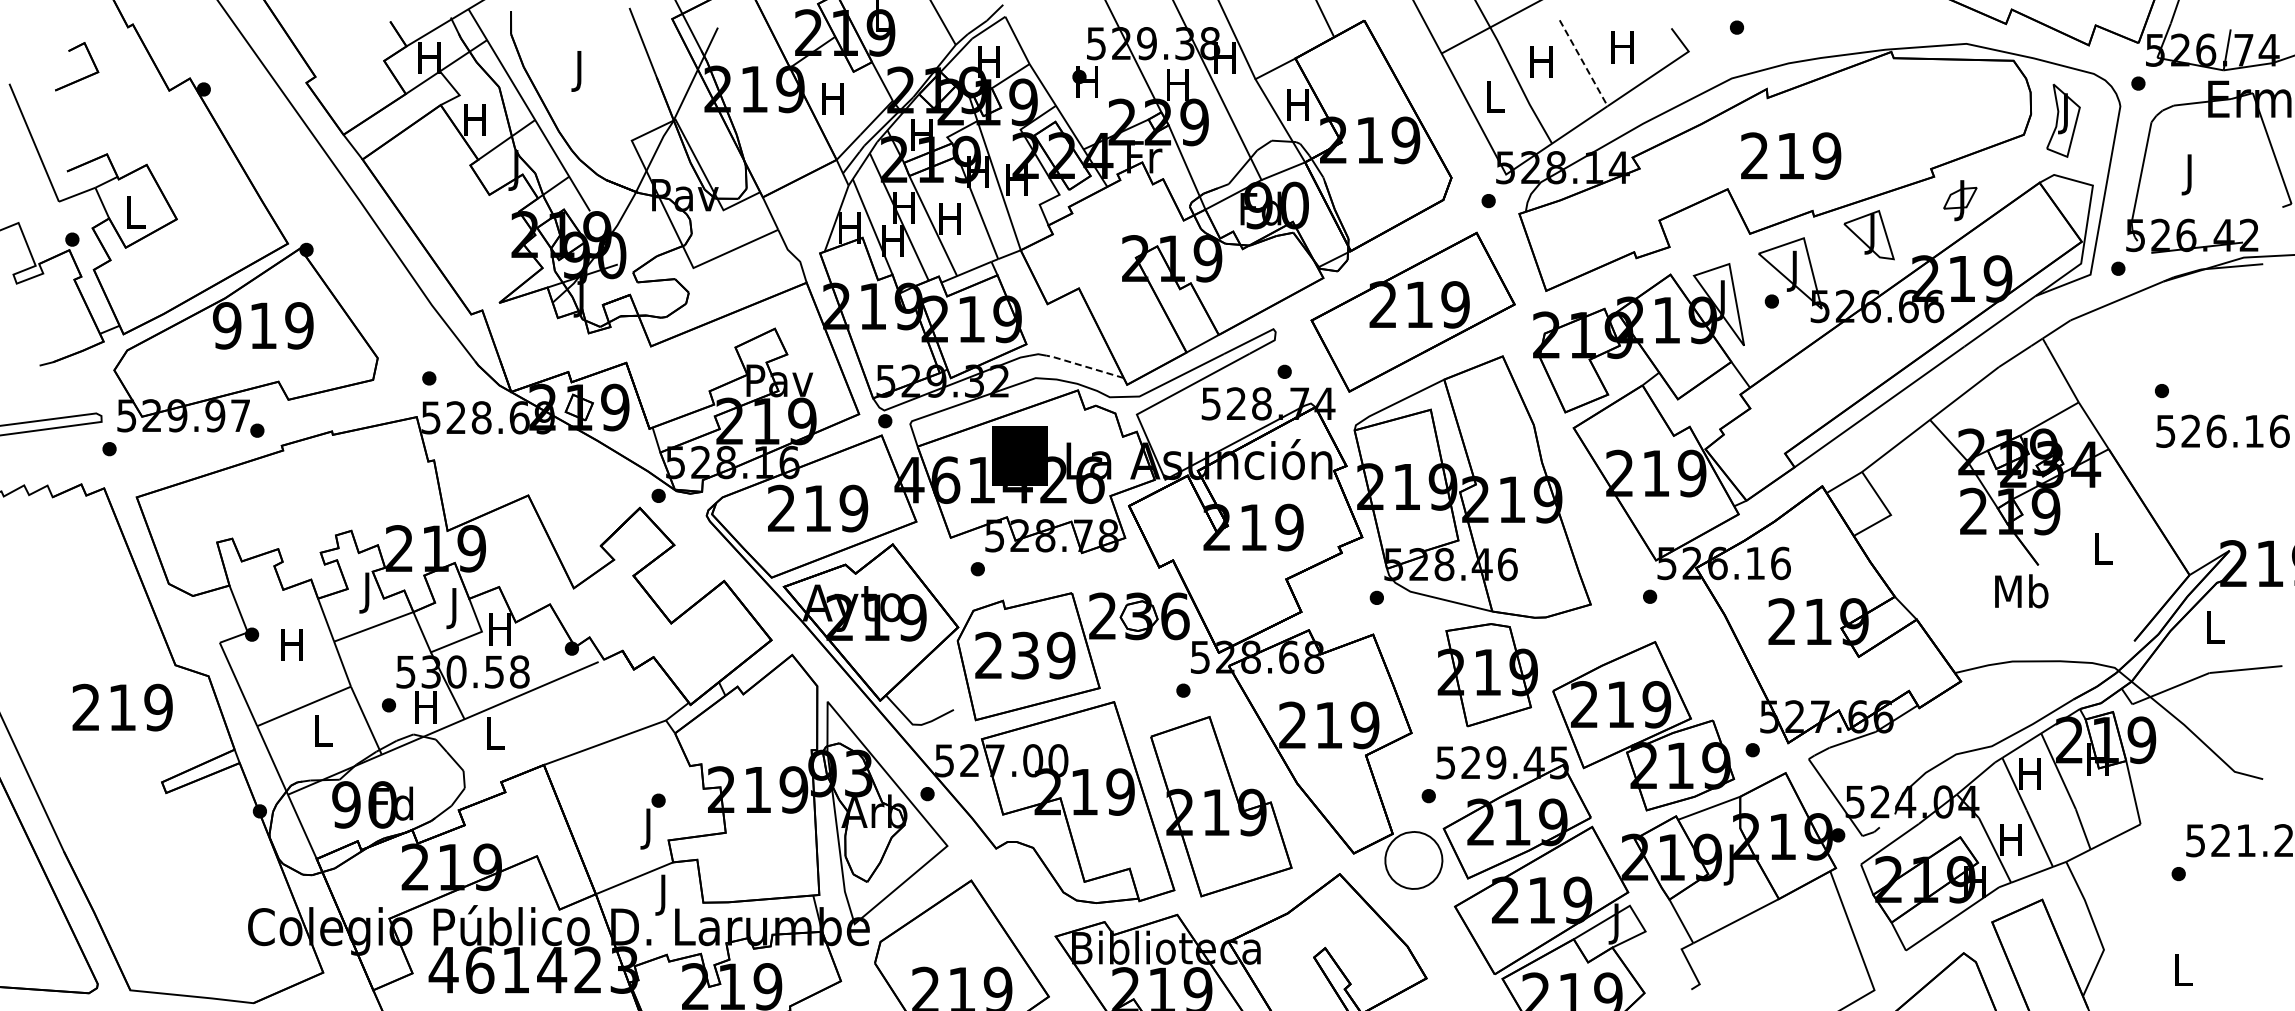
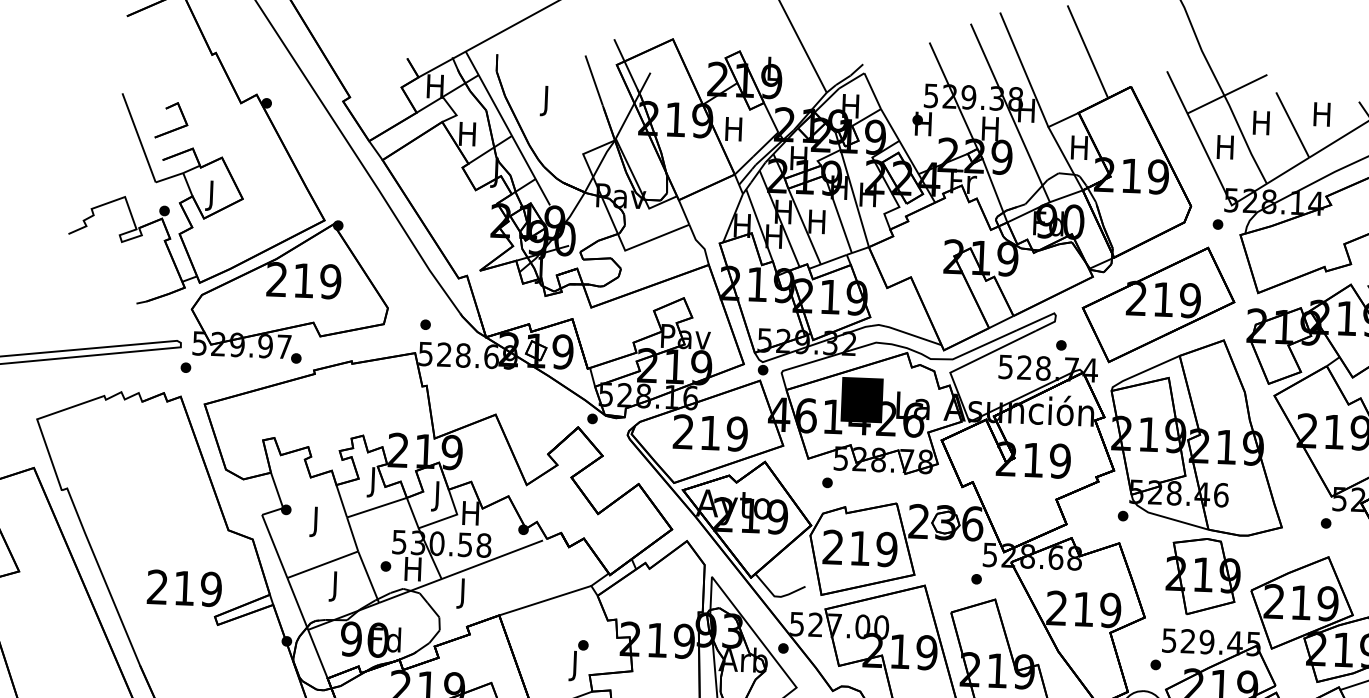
line: (1583, 63) -> (1292, 125), dashed -> solid
part: (82, 77) -> (175, 128), moved
text: (1493, 96) -> (1224, 147), L -> H
text: (135, 216) -> (212, 195), L -> J
text: (226, 325) -> (276, 279), 919 -> 219
line: (1084, 366) -> (912, 335), dashed -> solid
text: (291, 649) -> (315, 522), H -> J
text: (1024, 655) -> (859, 548), 239 -> 219
text: (122, 707) -> (184, 588), moved
text: (323, 734) -> (336, 586), L -> J
text: (494, 737) -> (463, 593), L -> J

